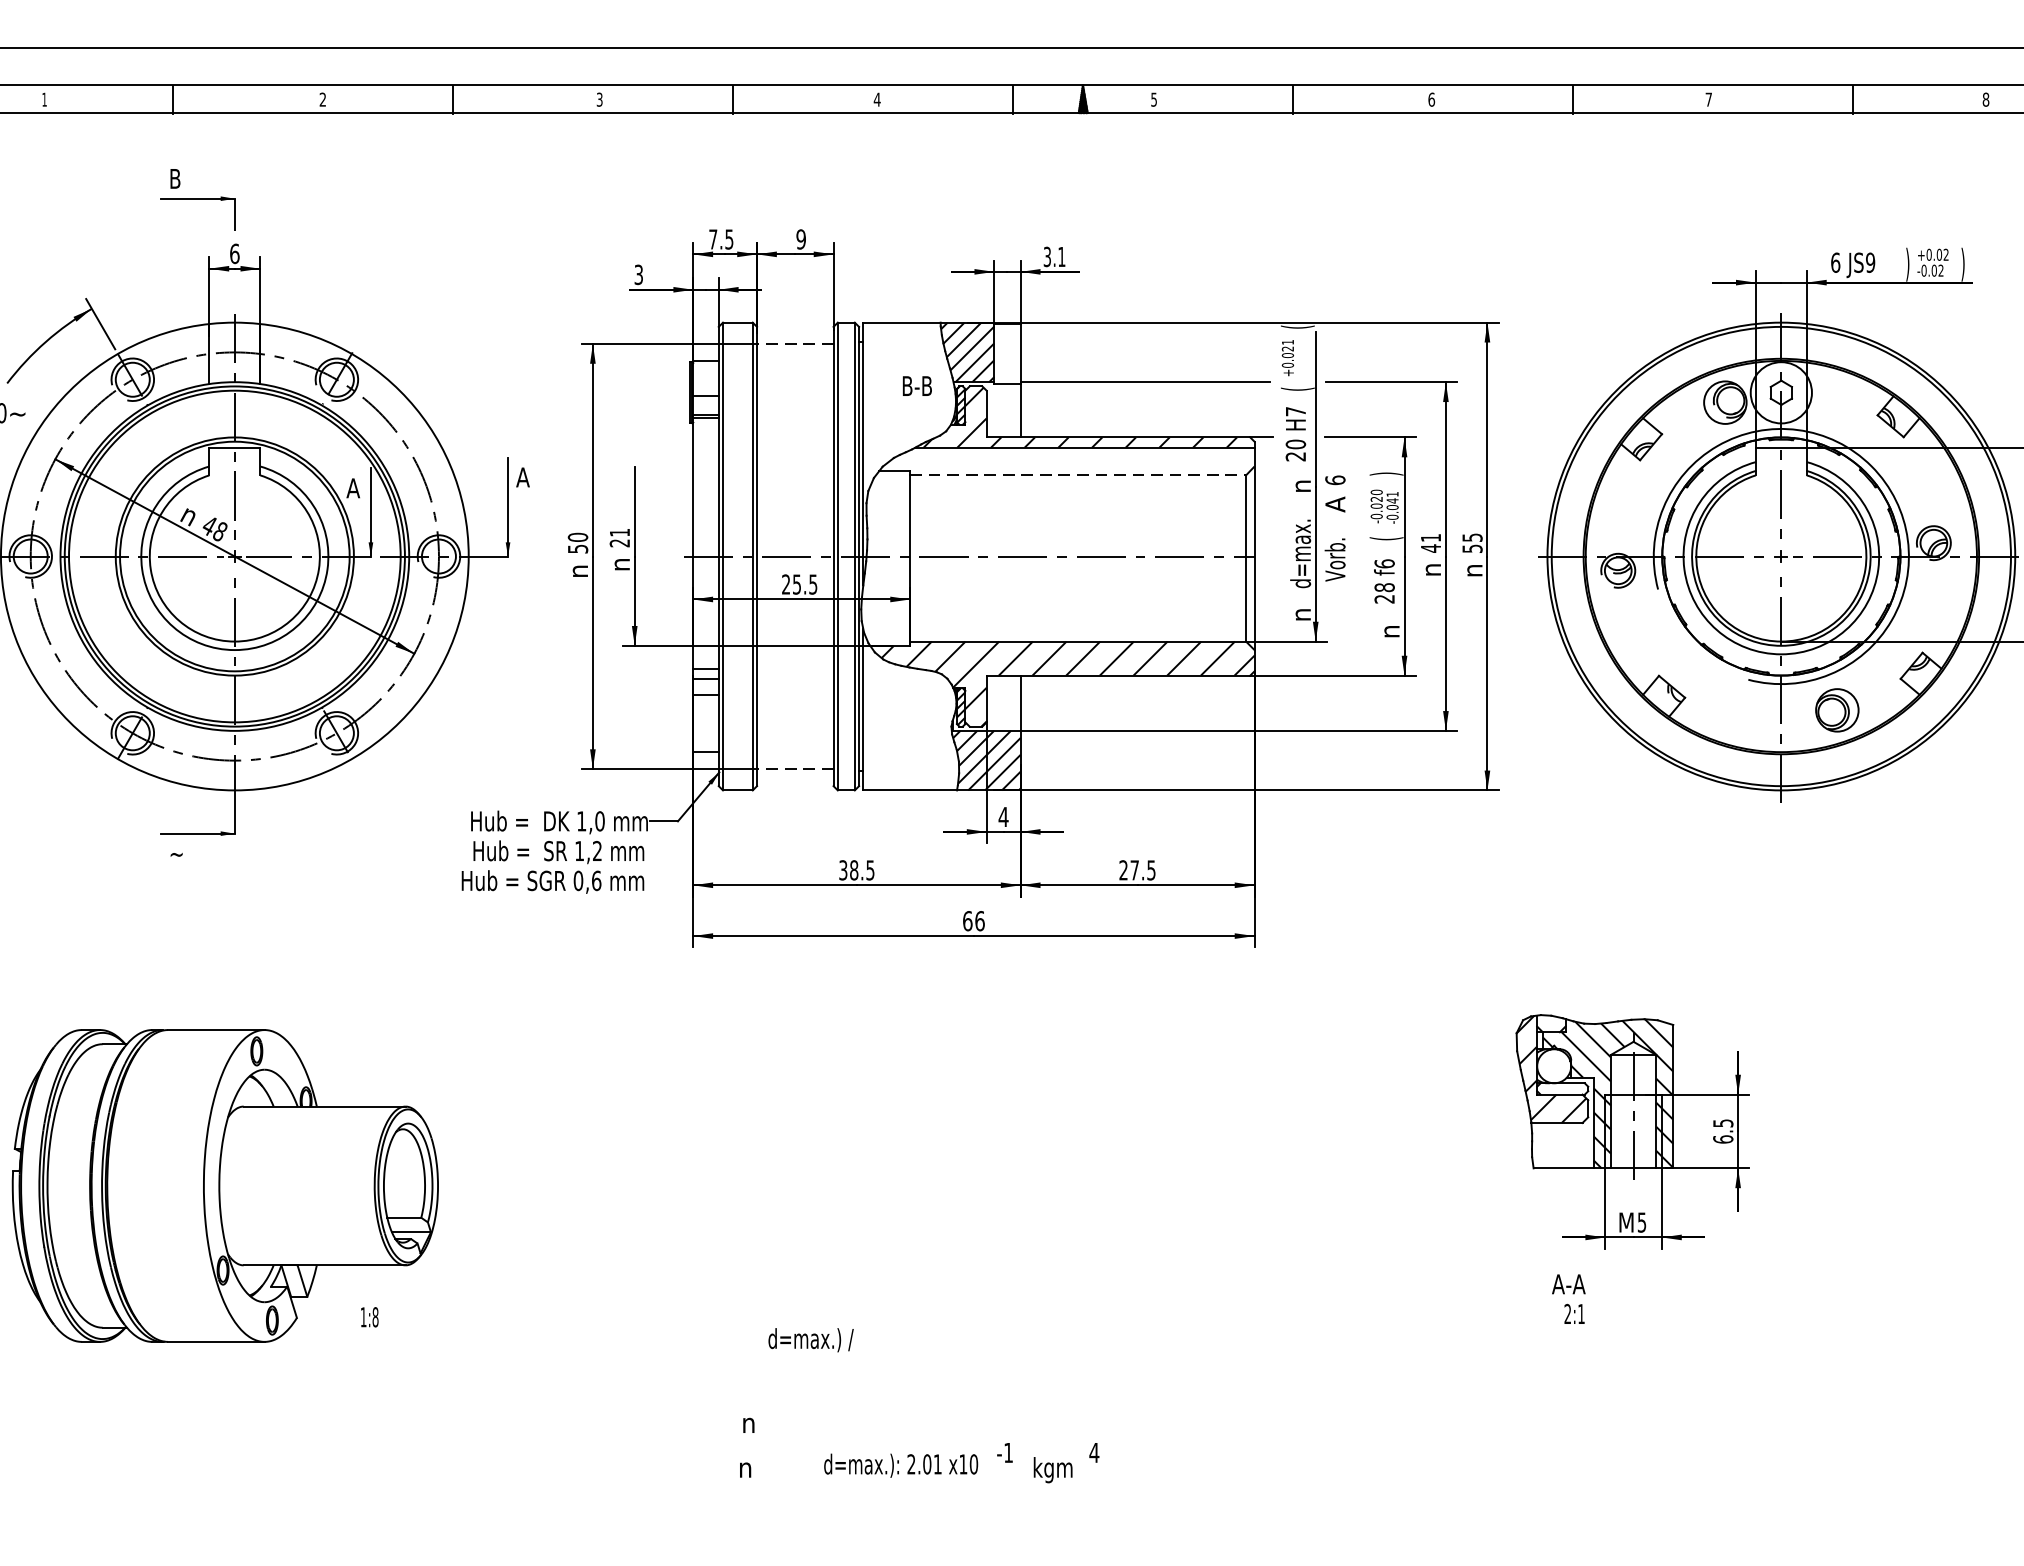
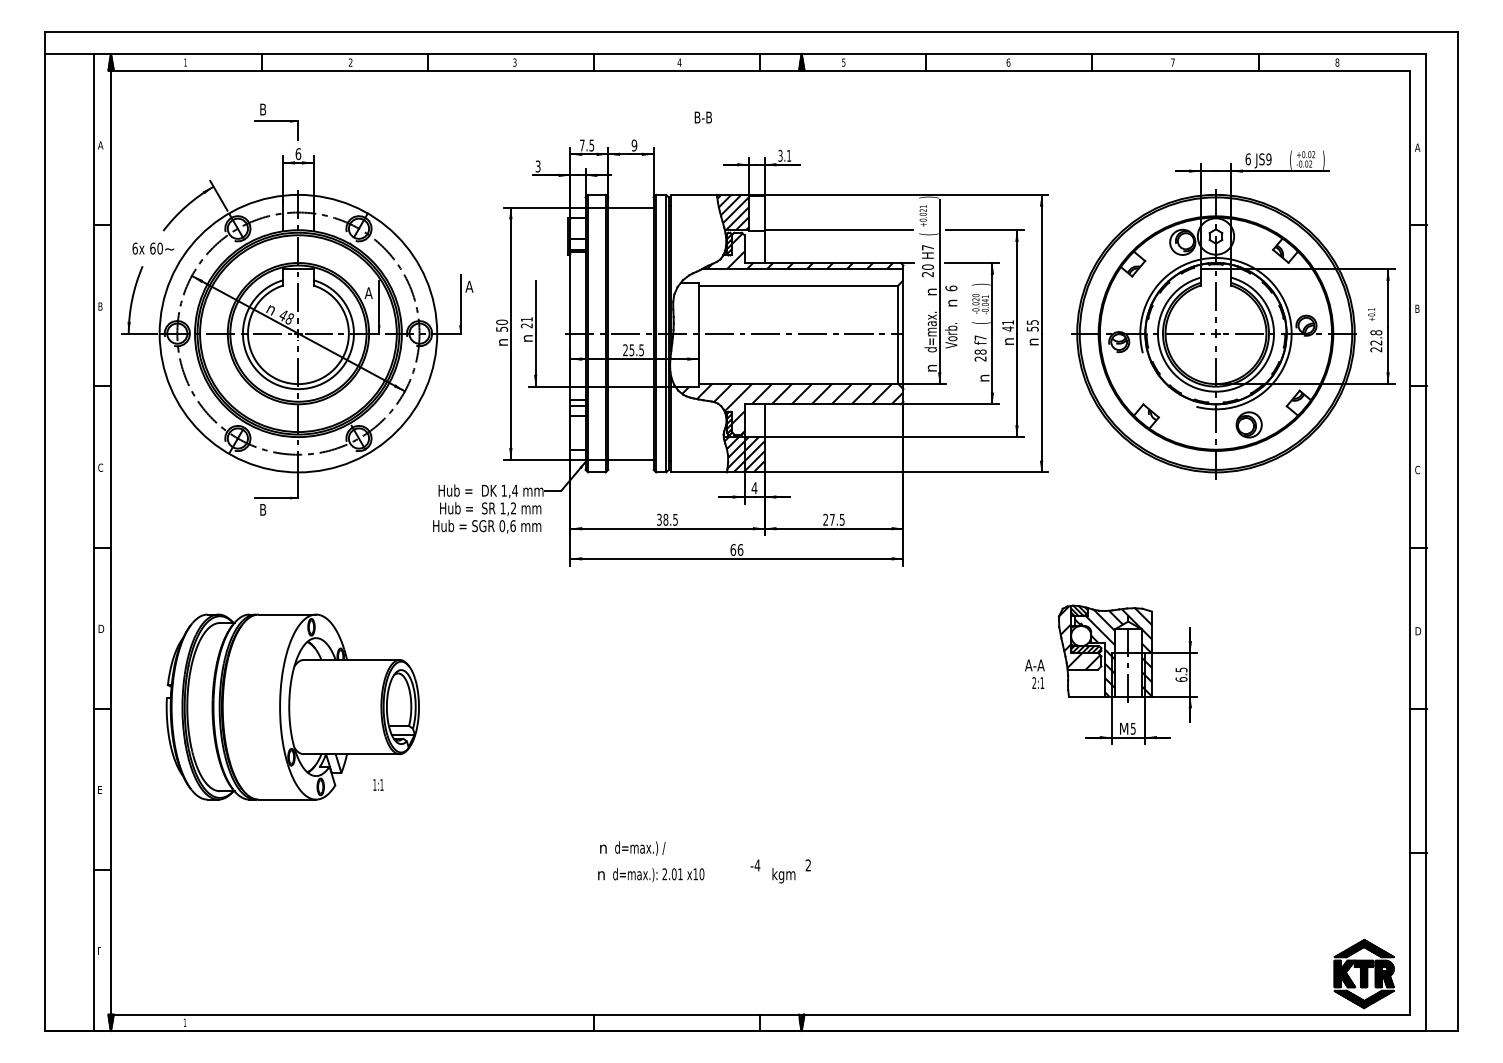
text: (1906, 262) -> (1290, 159), ) -> (
text: (1298, 327) -> (929, 197), ( -> )
line: (794, 343) -> (630, 207), dashed -> solid
text: (915, 386) -> (702, 117), moved
line: (1077, 475) -> (798, 285), dashed -> solid
text: (1335, 504) -> (951, 302), A -> n
text: (1384, 563) -> (980, 337), f6 -> f7
line: (794, 768) -> (630, 459), dashed -> solid
text: (600, 820) -> (515, 490), 1,0 -> 1,4
text: (175, 852) -> (263, 509), ~ -> B
hatch: (1551, 1023) -> (1079, 610), added
hatch: (1563, 1088) -> (1086, 649), added
text: (1568, 1297) -> (1034, 673), moved
text: (374, 1316) -> (381, 784), 1:8 -> 1:1
text: (811, 1340) -> (640, 848), moved
text: (1008, 1452) -> (757, 865), -1 -> -4
text: (1094, 1452) -> (808, 865), 4 -> 2
text: (900, 1466) -> (658, 875), moved

